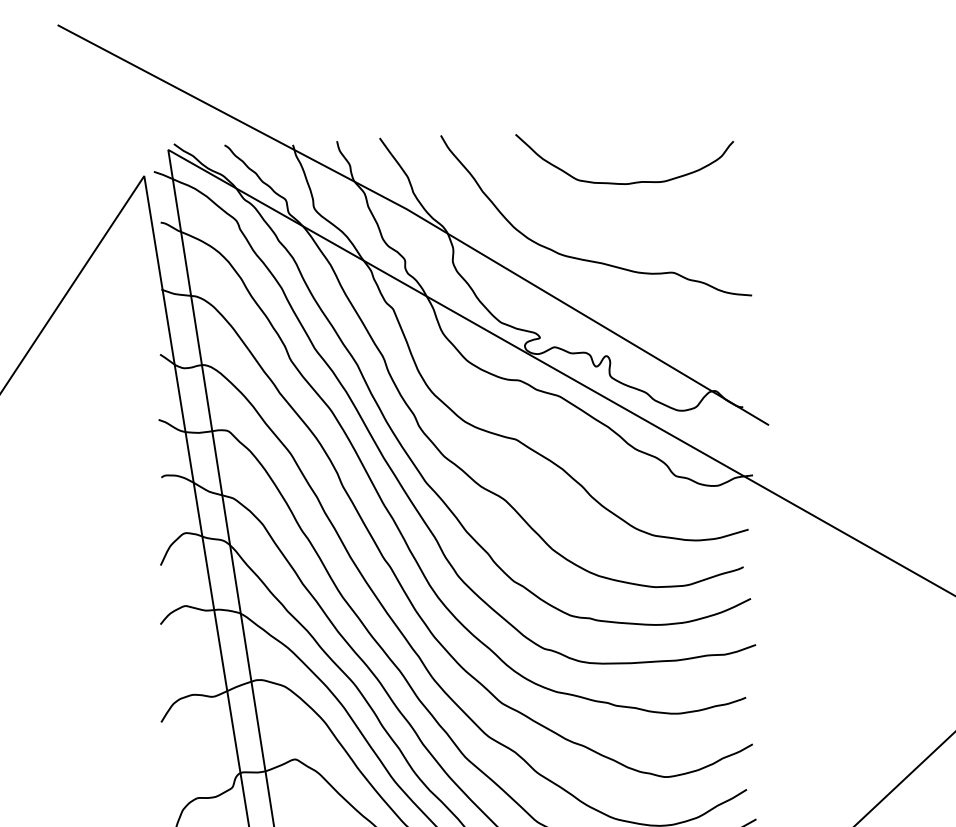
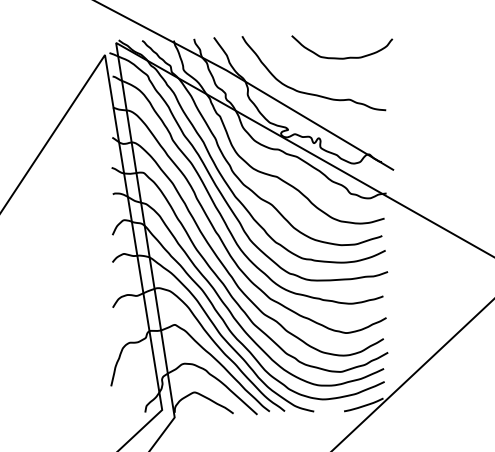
curve: (625, 181) -> (342, 57), moved

